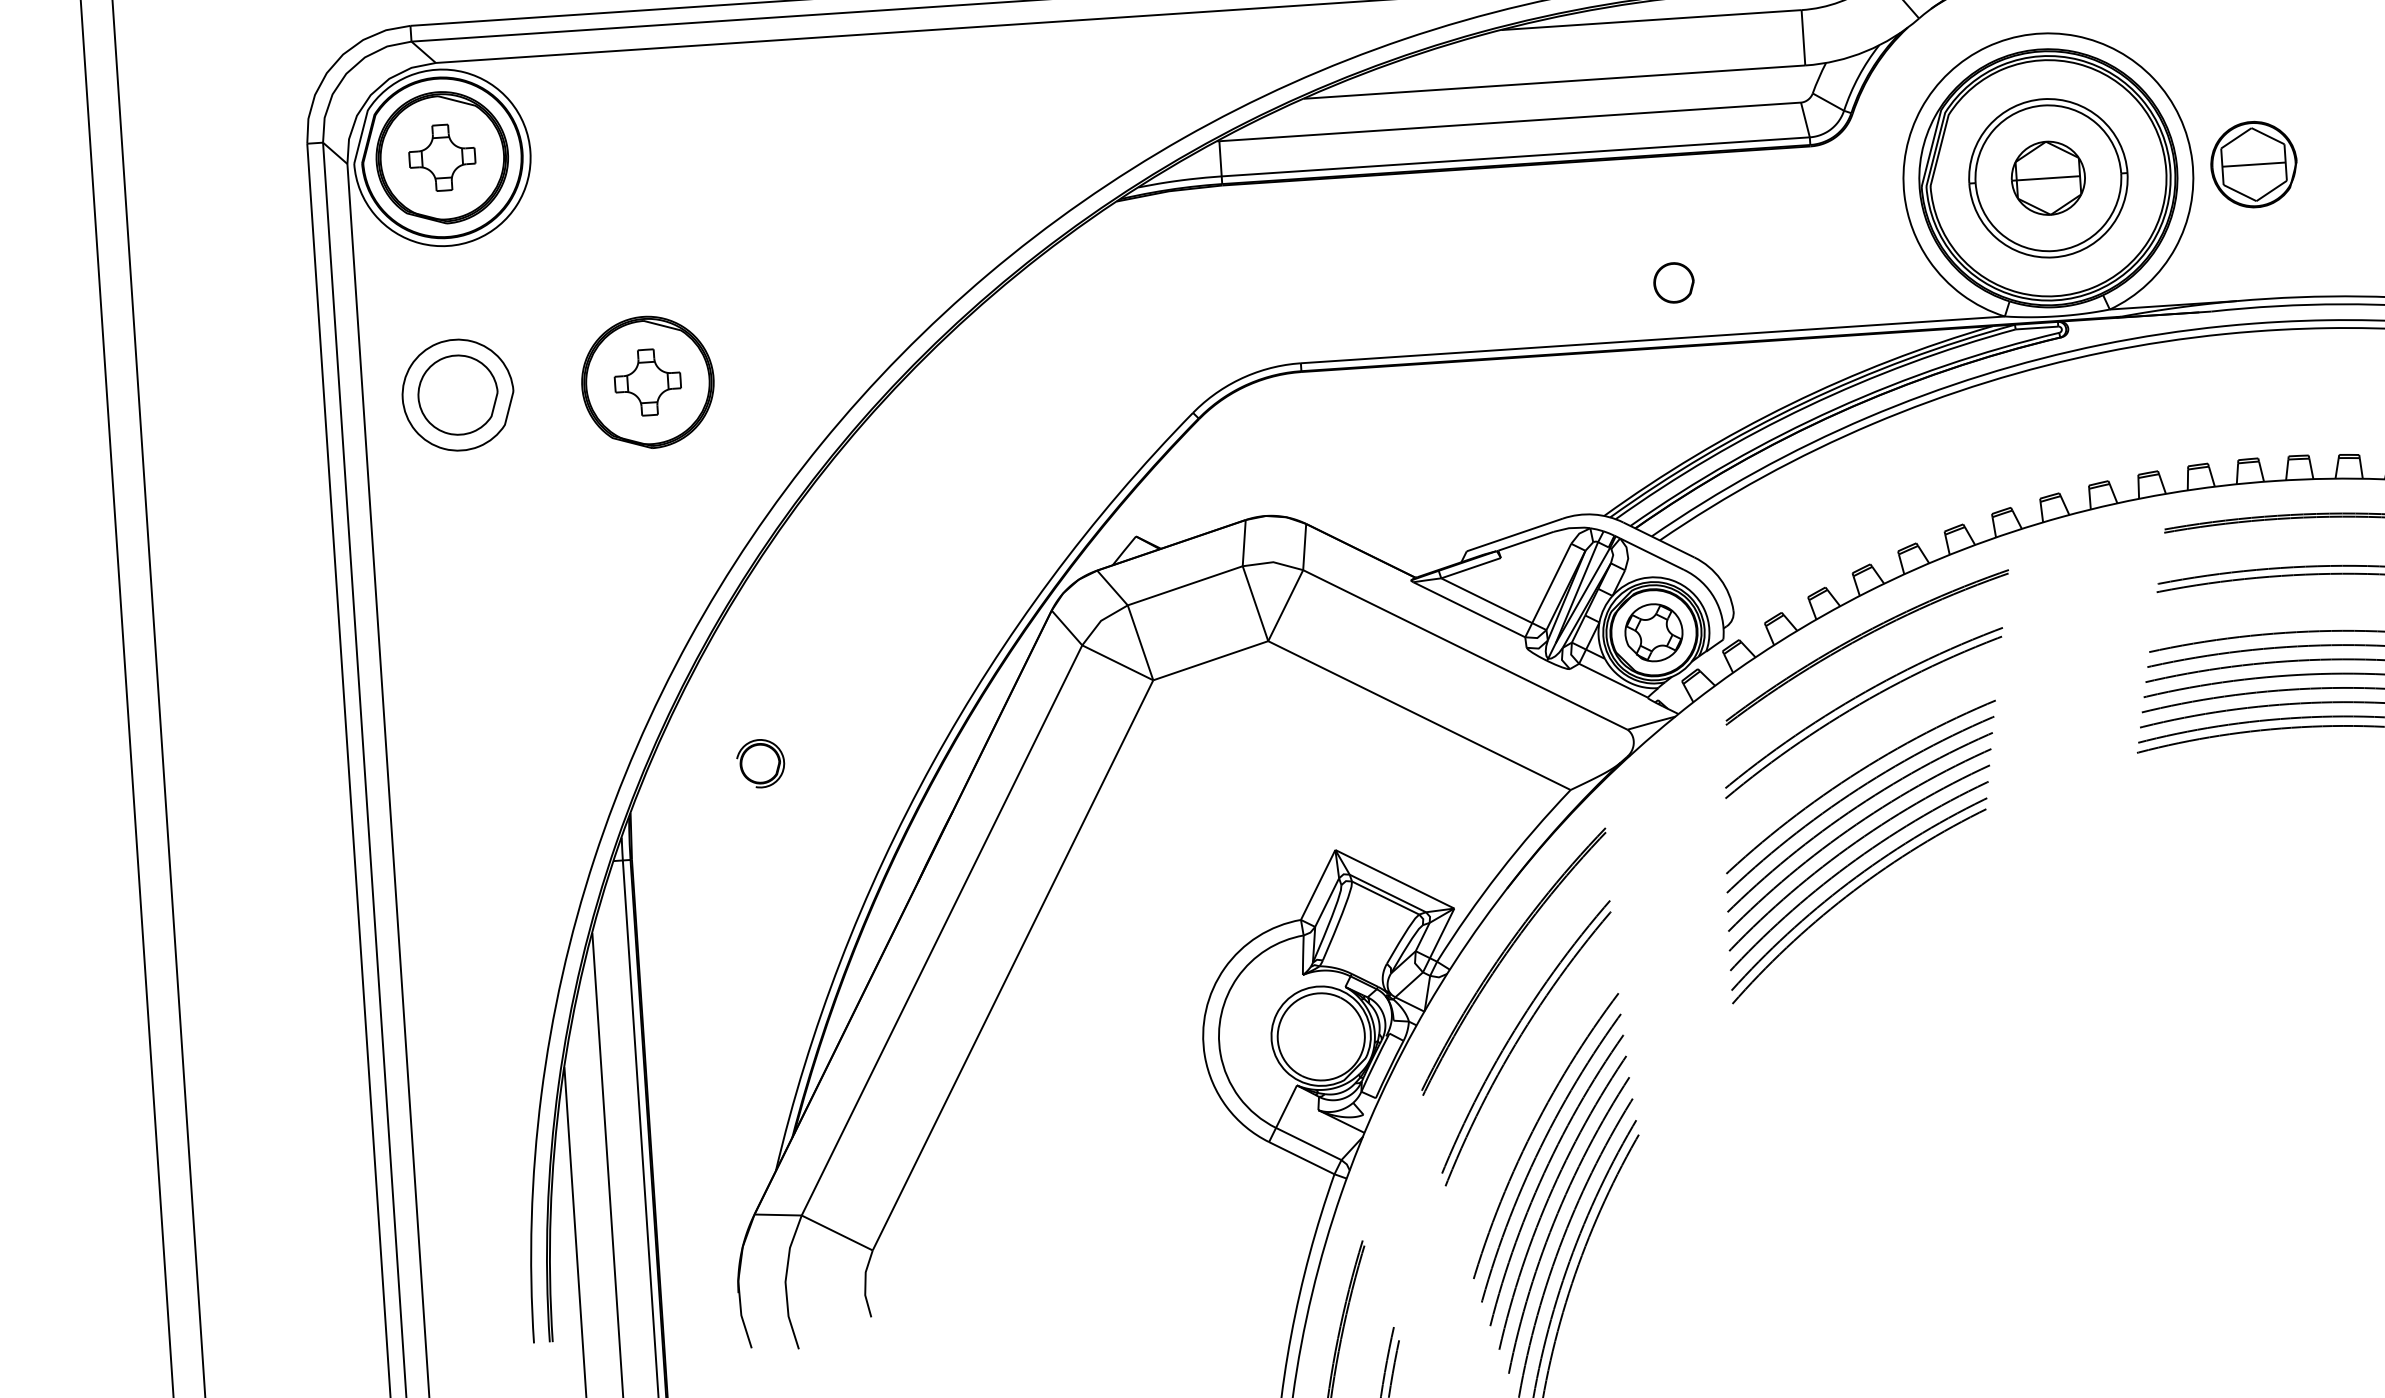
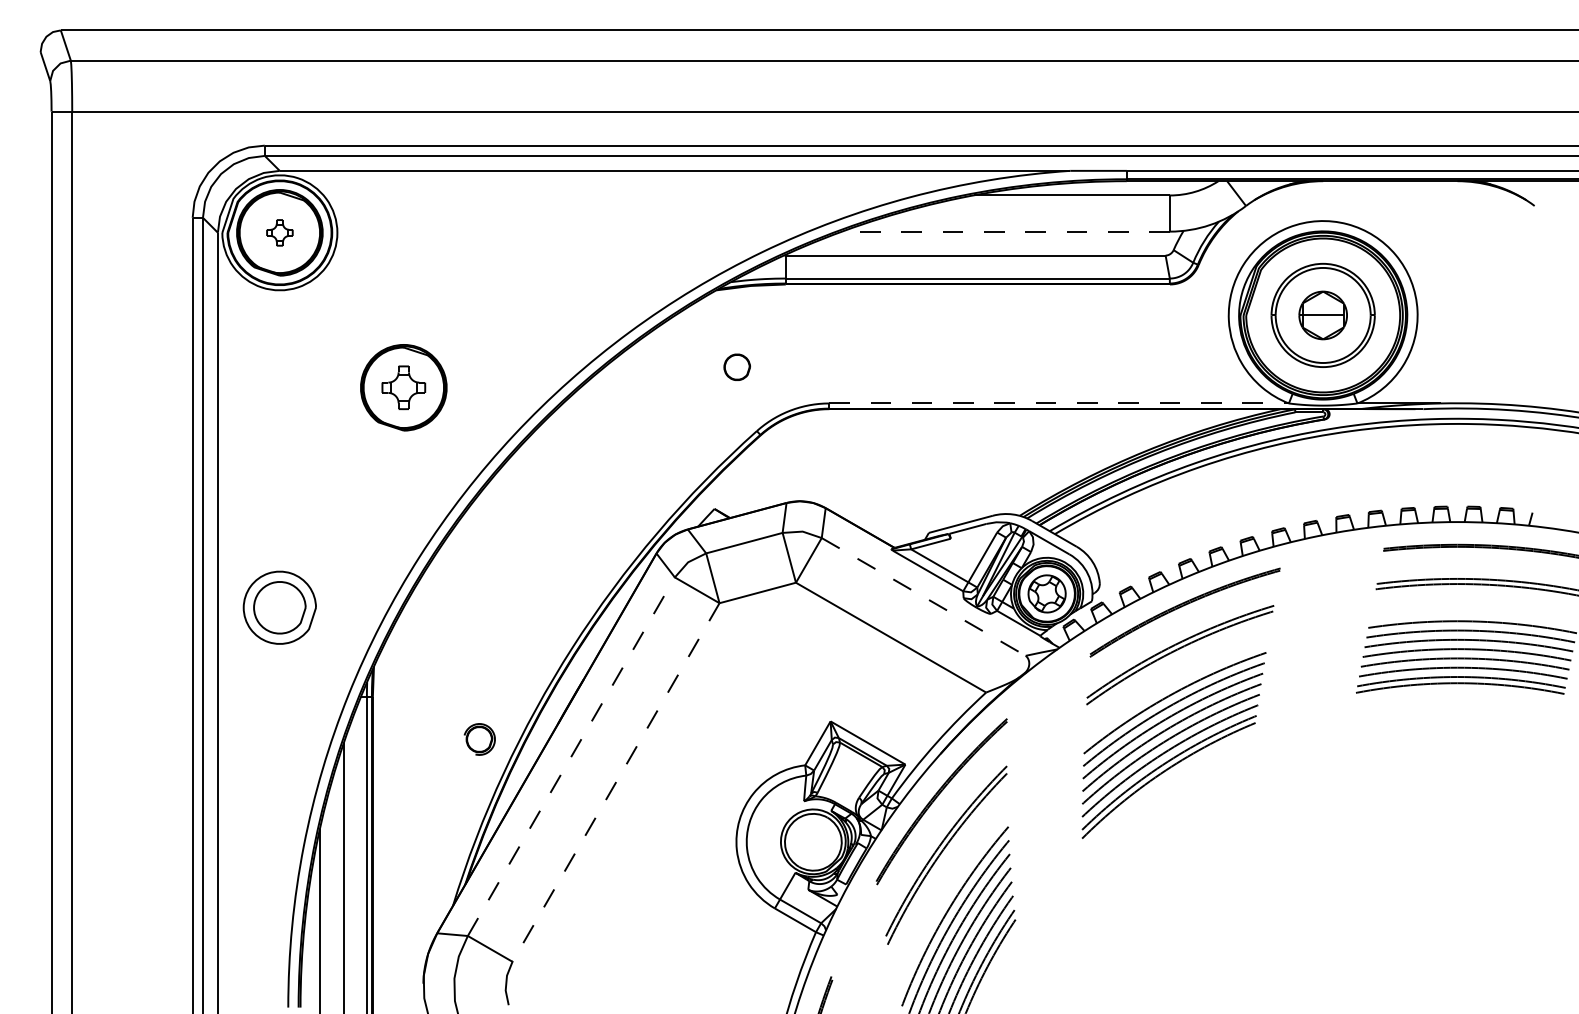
line: (1554, 81) -> (1006, 231), solid -> dashed
part: (441, 157) -> (279, 232), size x0.6
part: (2254, 164) -> (1457, 315), removed
part: (1672, 281) -> (736, 366), moved
line: (1653, 339) -> (1059, 403), solid -> dashed
part: (457, 394) -> (279, 607), moved
line: (1464, 649) -> (923, 596), solid -> dashed
part: (760, 763) -> (479, 739), moved
line: (942, 930) -> (571, 756), solid -> dashed
line: (1012, 965) -> (615, 782), solid -> dashed

